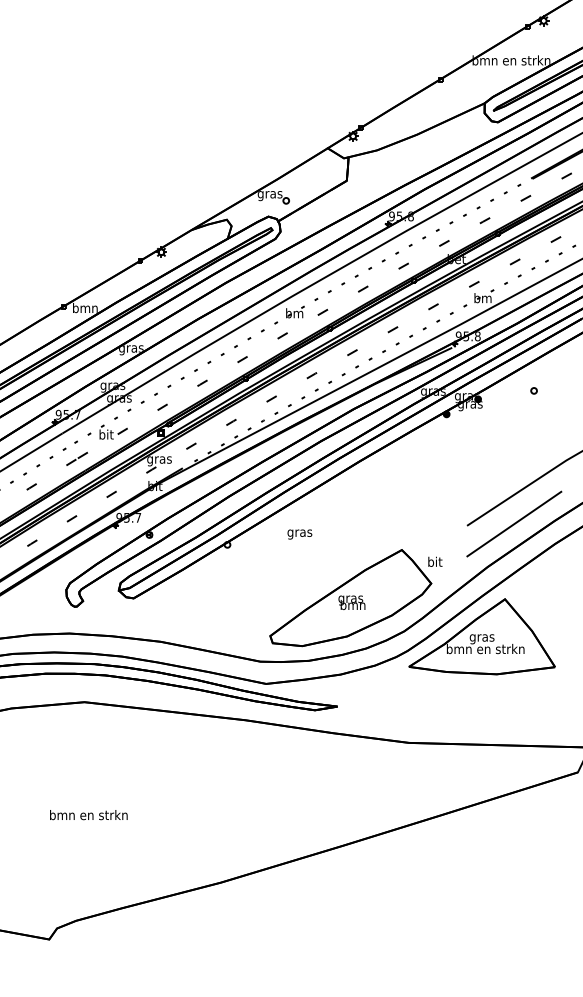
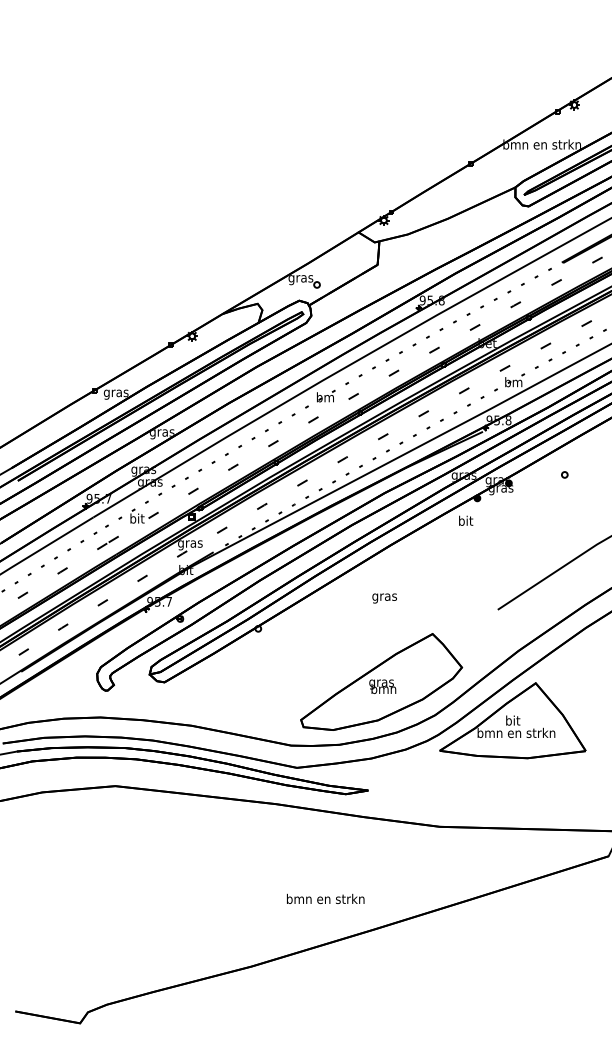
text: (84, 309) -> (115, 393), bmn -> gras
line: (513, 523) -> (544, 607), removed
text: (299, 534) -> (384, 598), moved
text: (435, 561) -> (466, 520), moved
text: (481, 637) -> (512, 721), gras -> bit
text: (88, 814) -> (325, 898), moved

